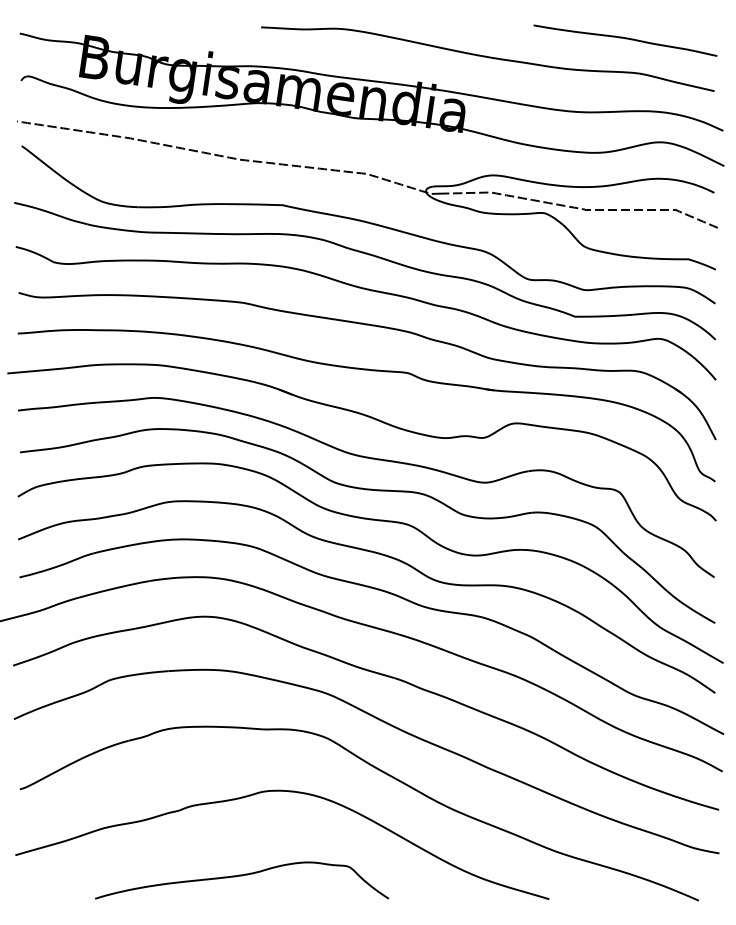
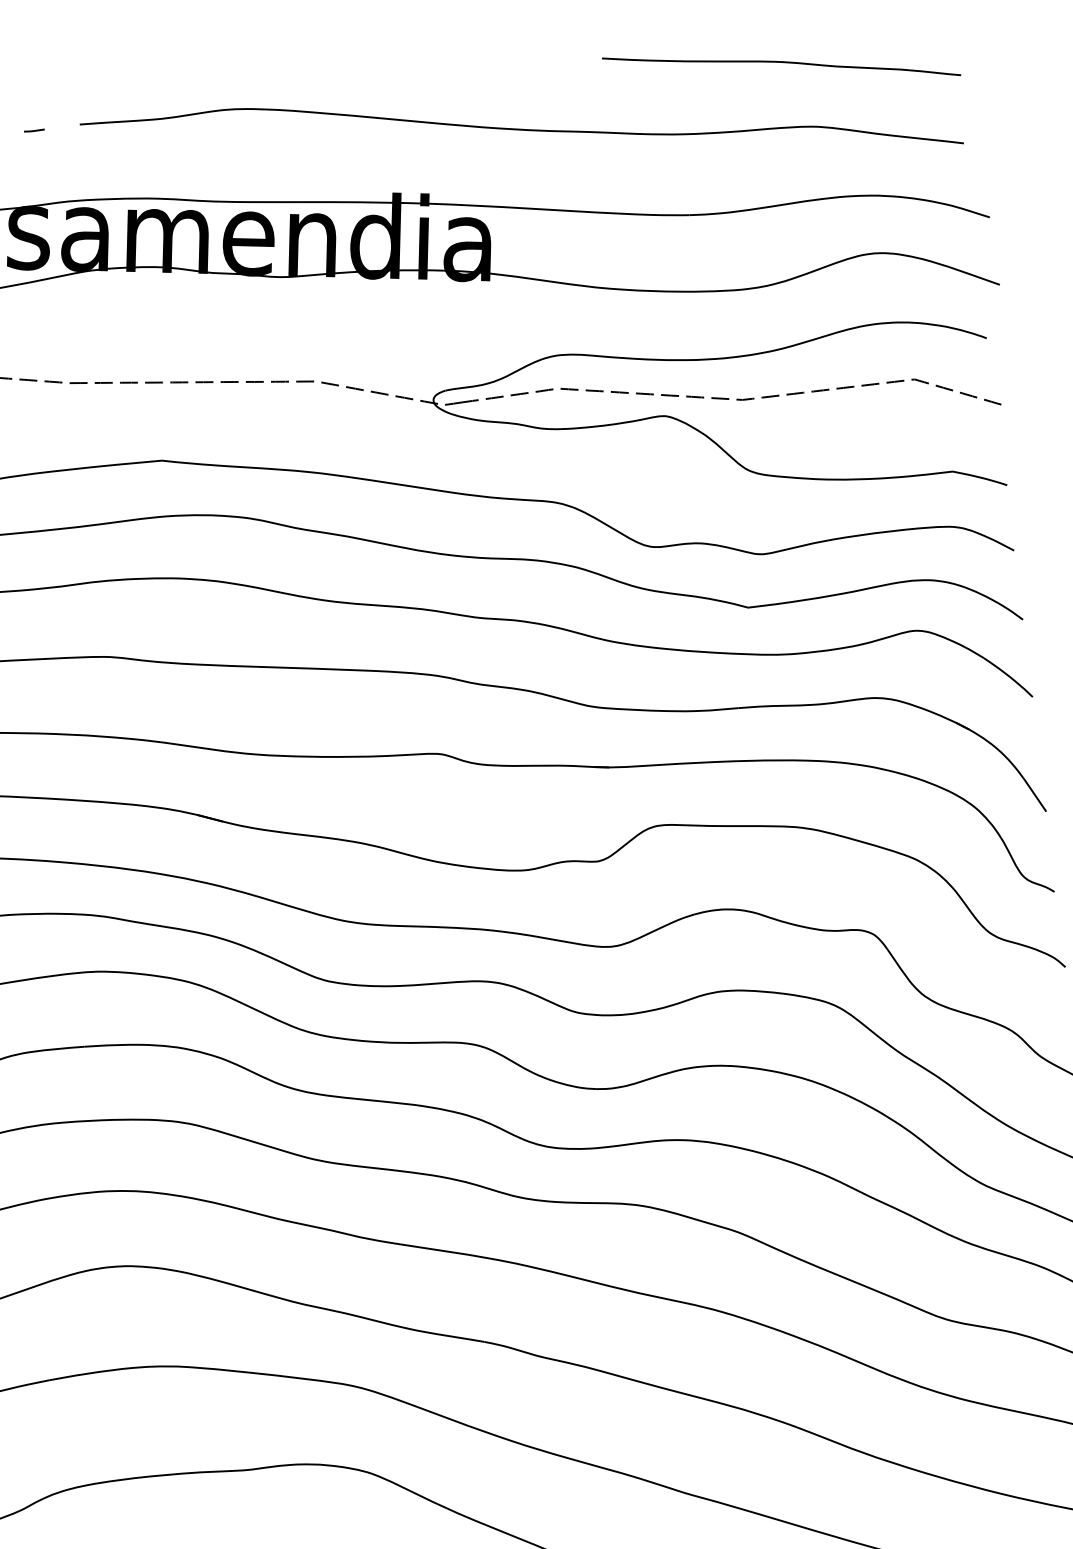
line: (237, 27) -> (34, 130), added

